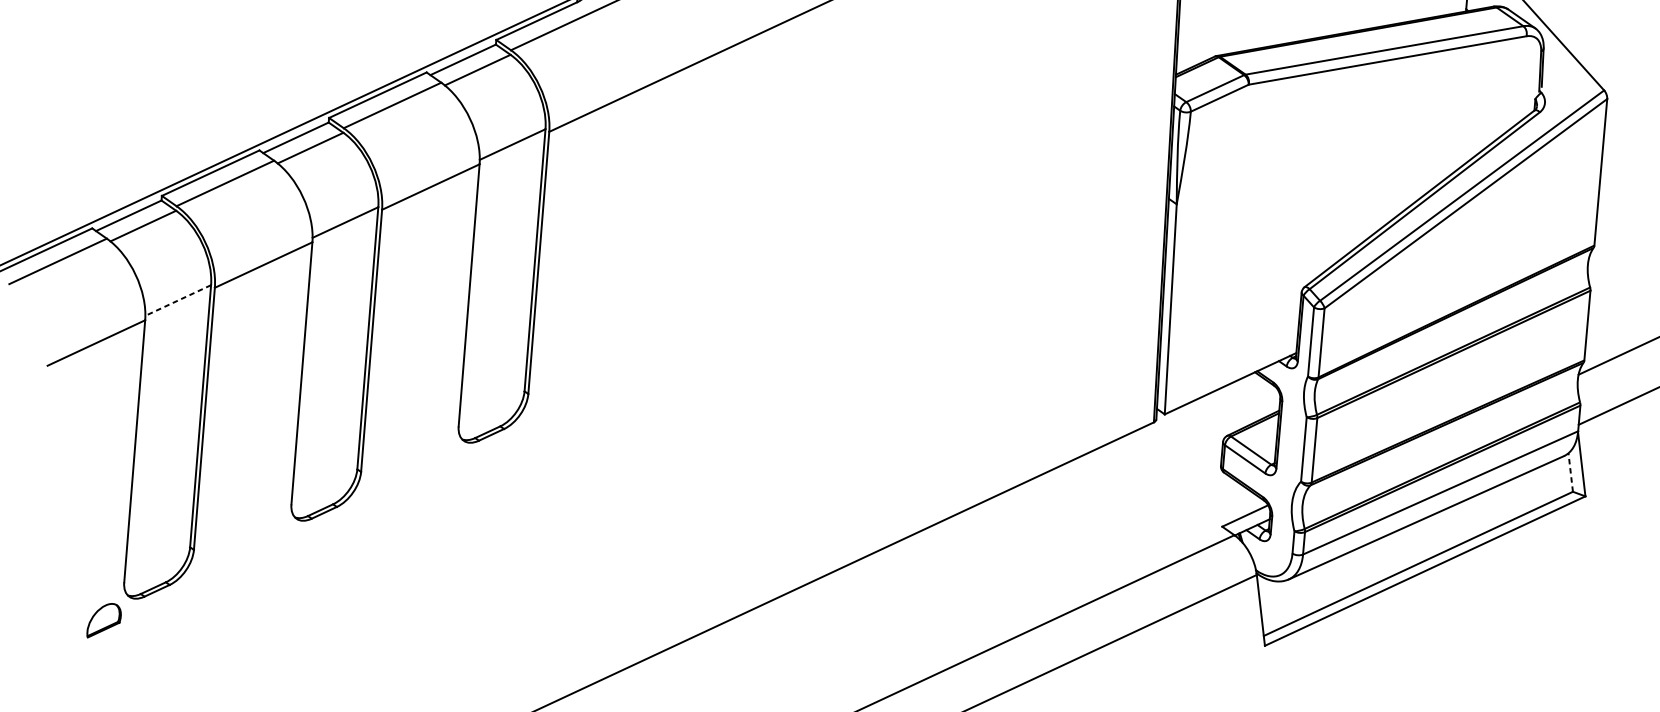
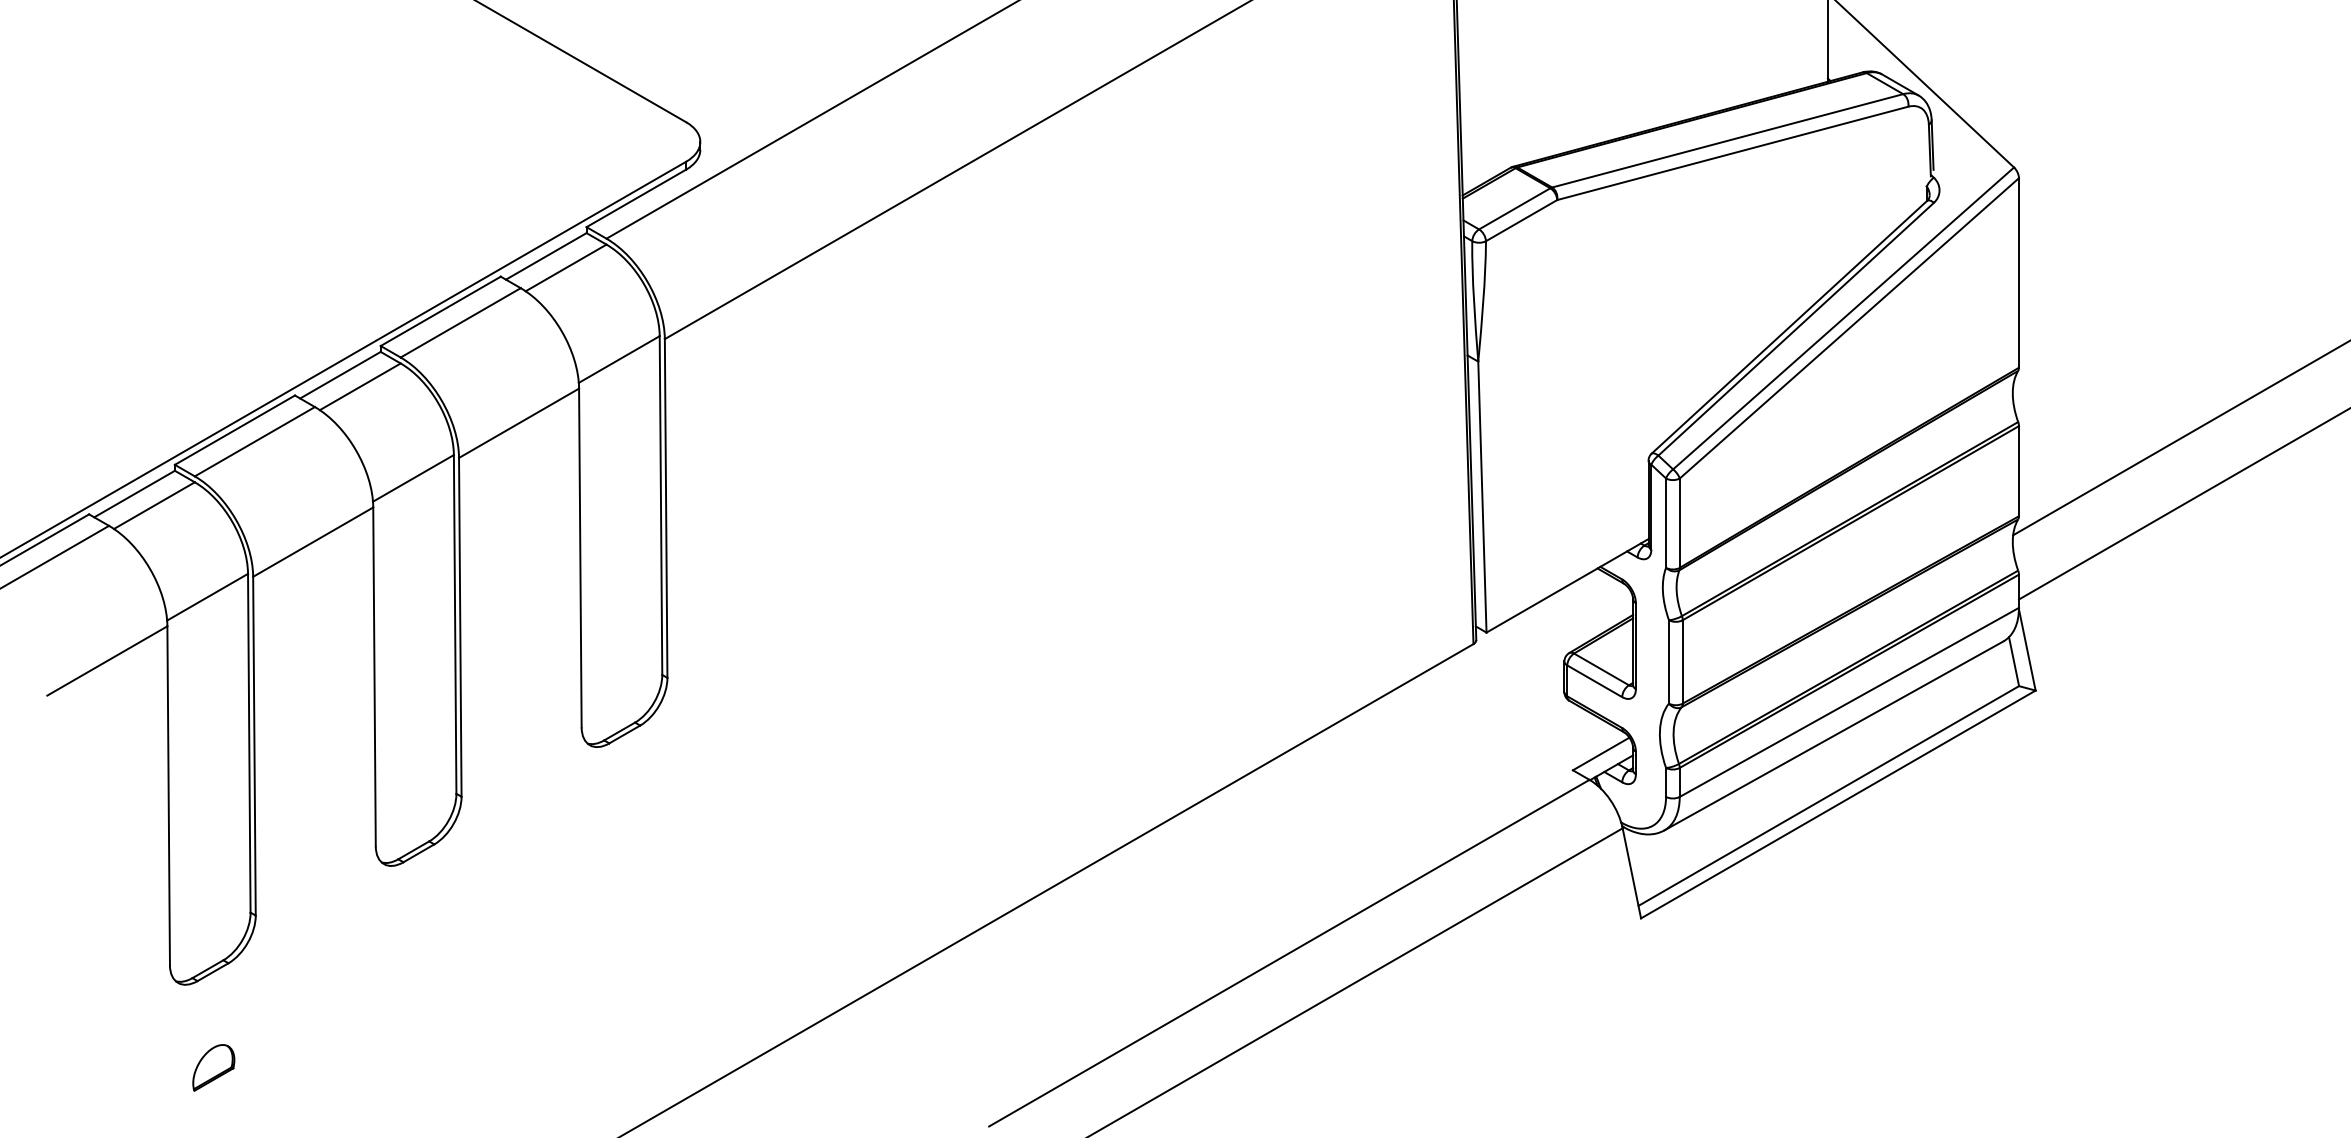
line: (178, 300) -> (207, 597), dashed -> solid
line: (1571, 472) -> (2014, 661), dashed -> solid
part: (104, 620) -> (213, 1067), moved

